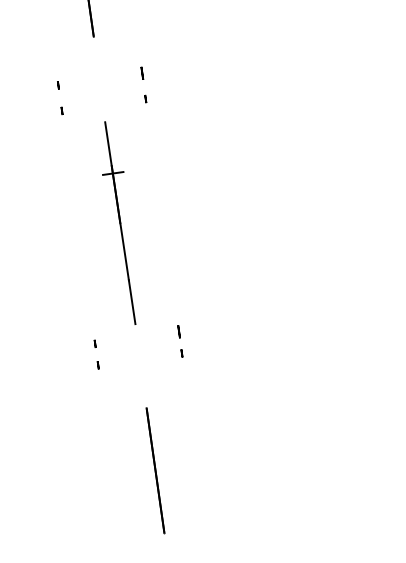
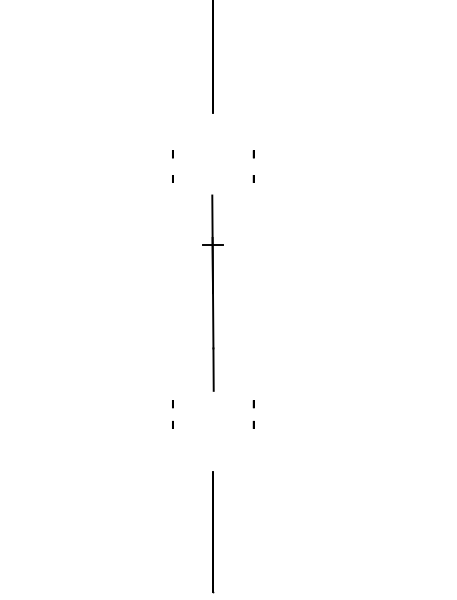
circle: (141, 73) -> (253, 154), size x0.62
circle: (178, 332) -> (253, 404), size x0.62

